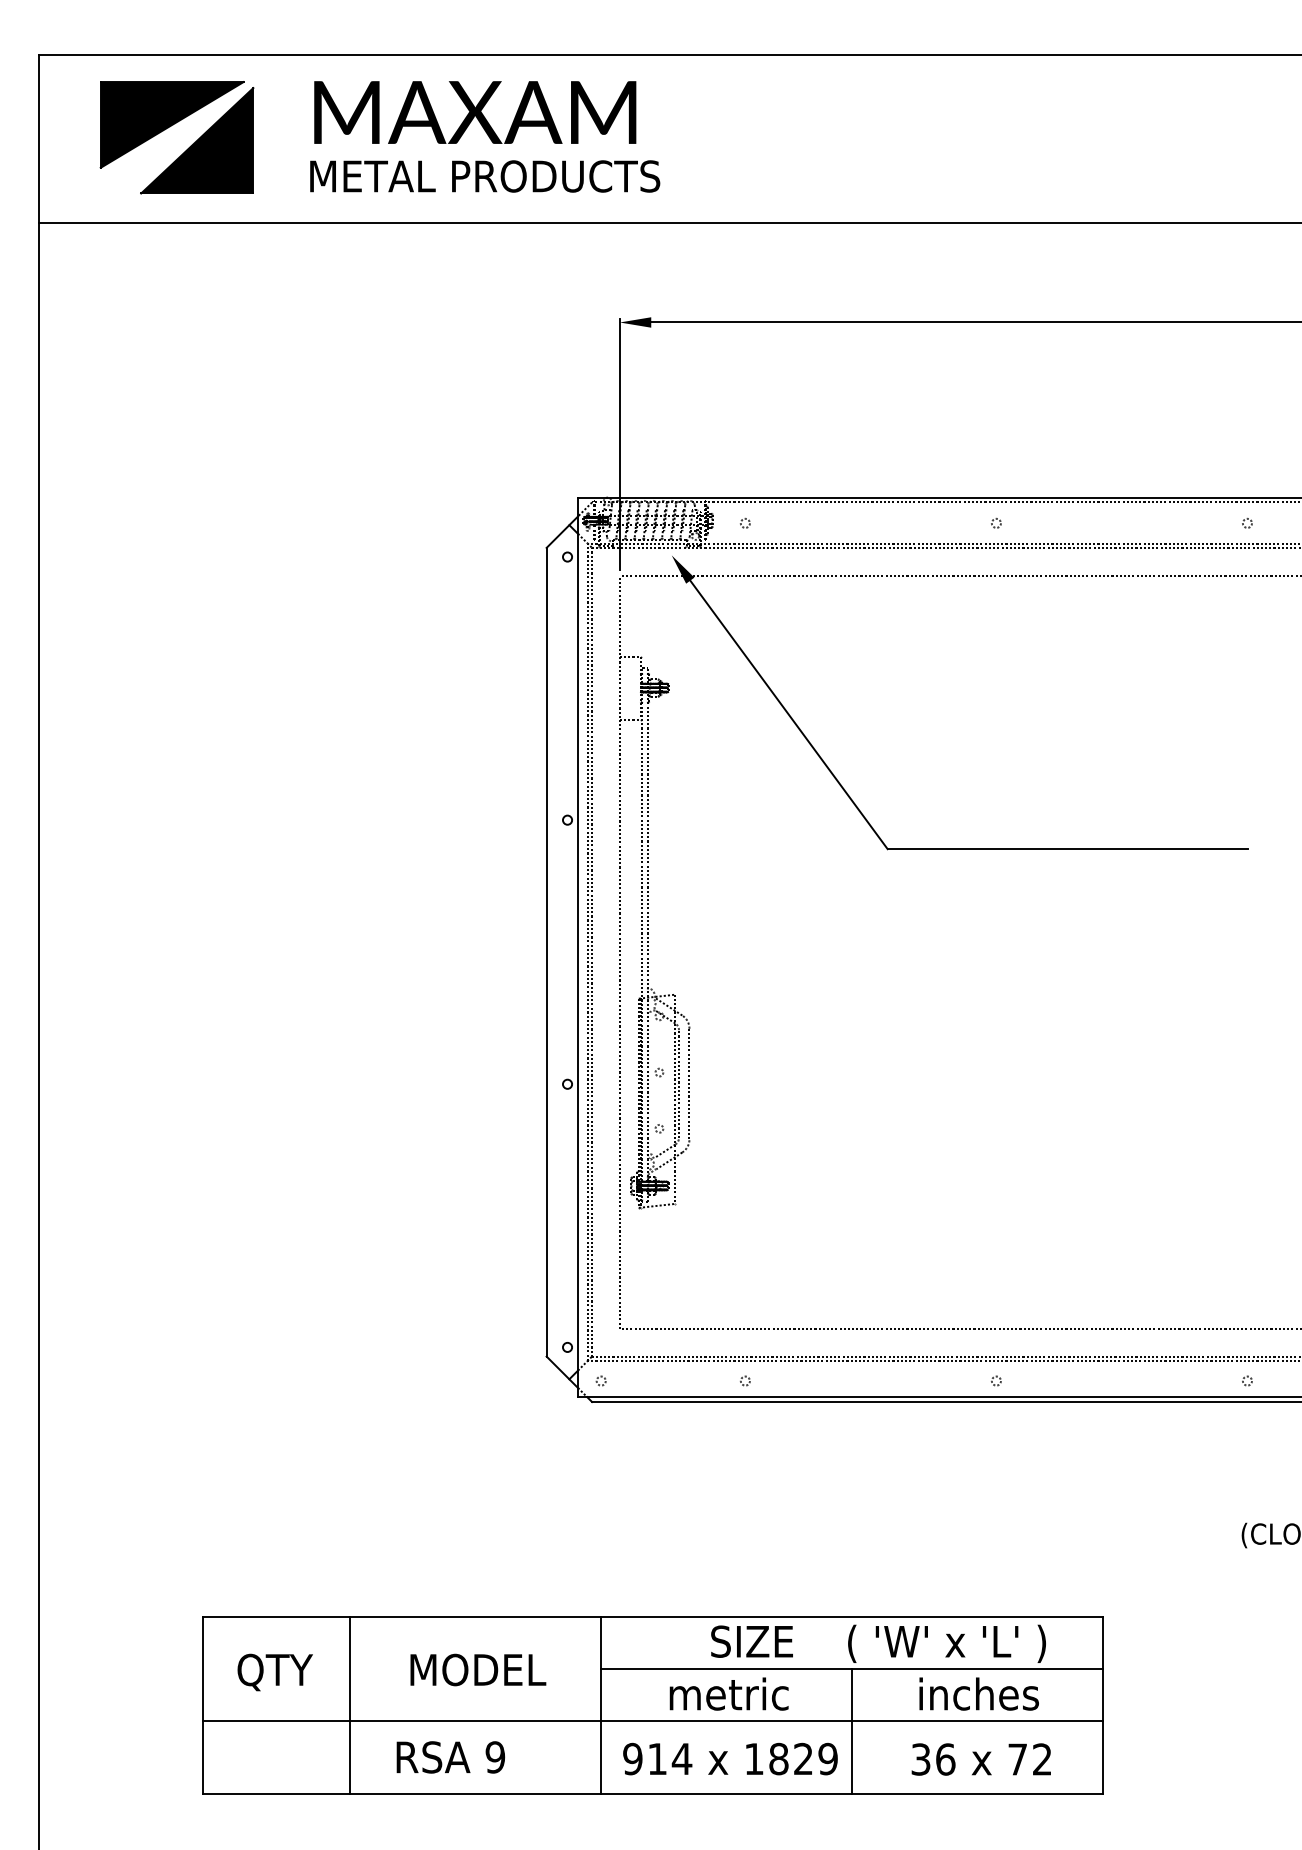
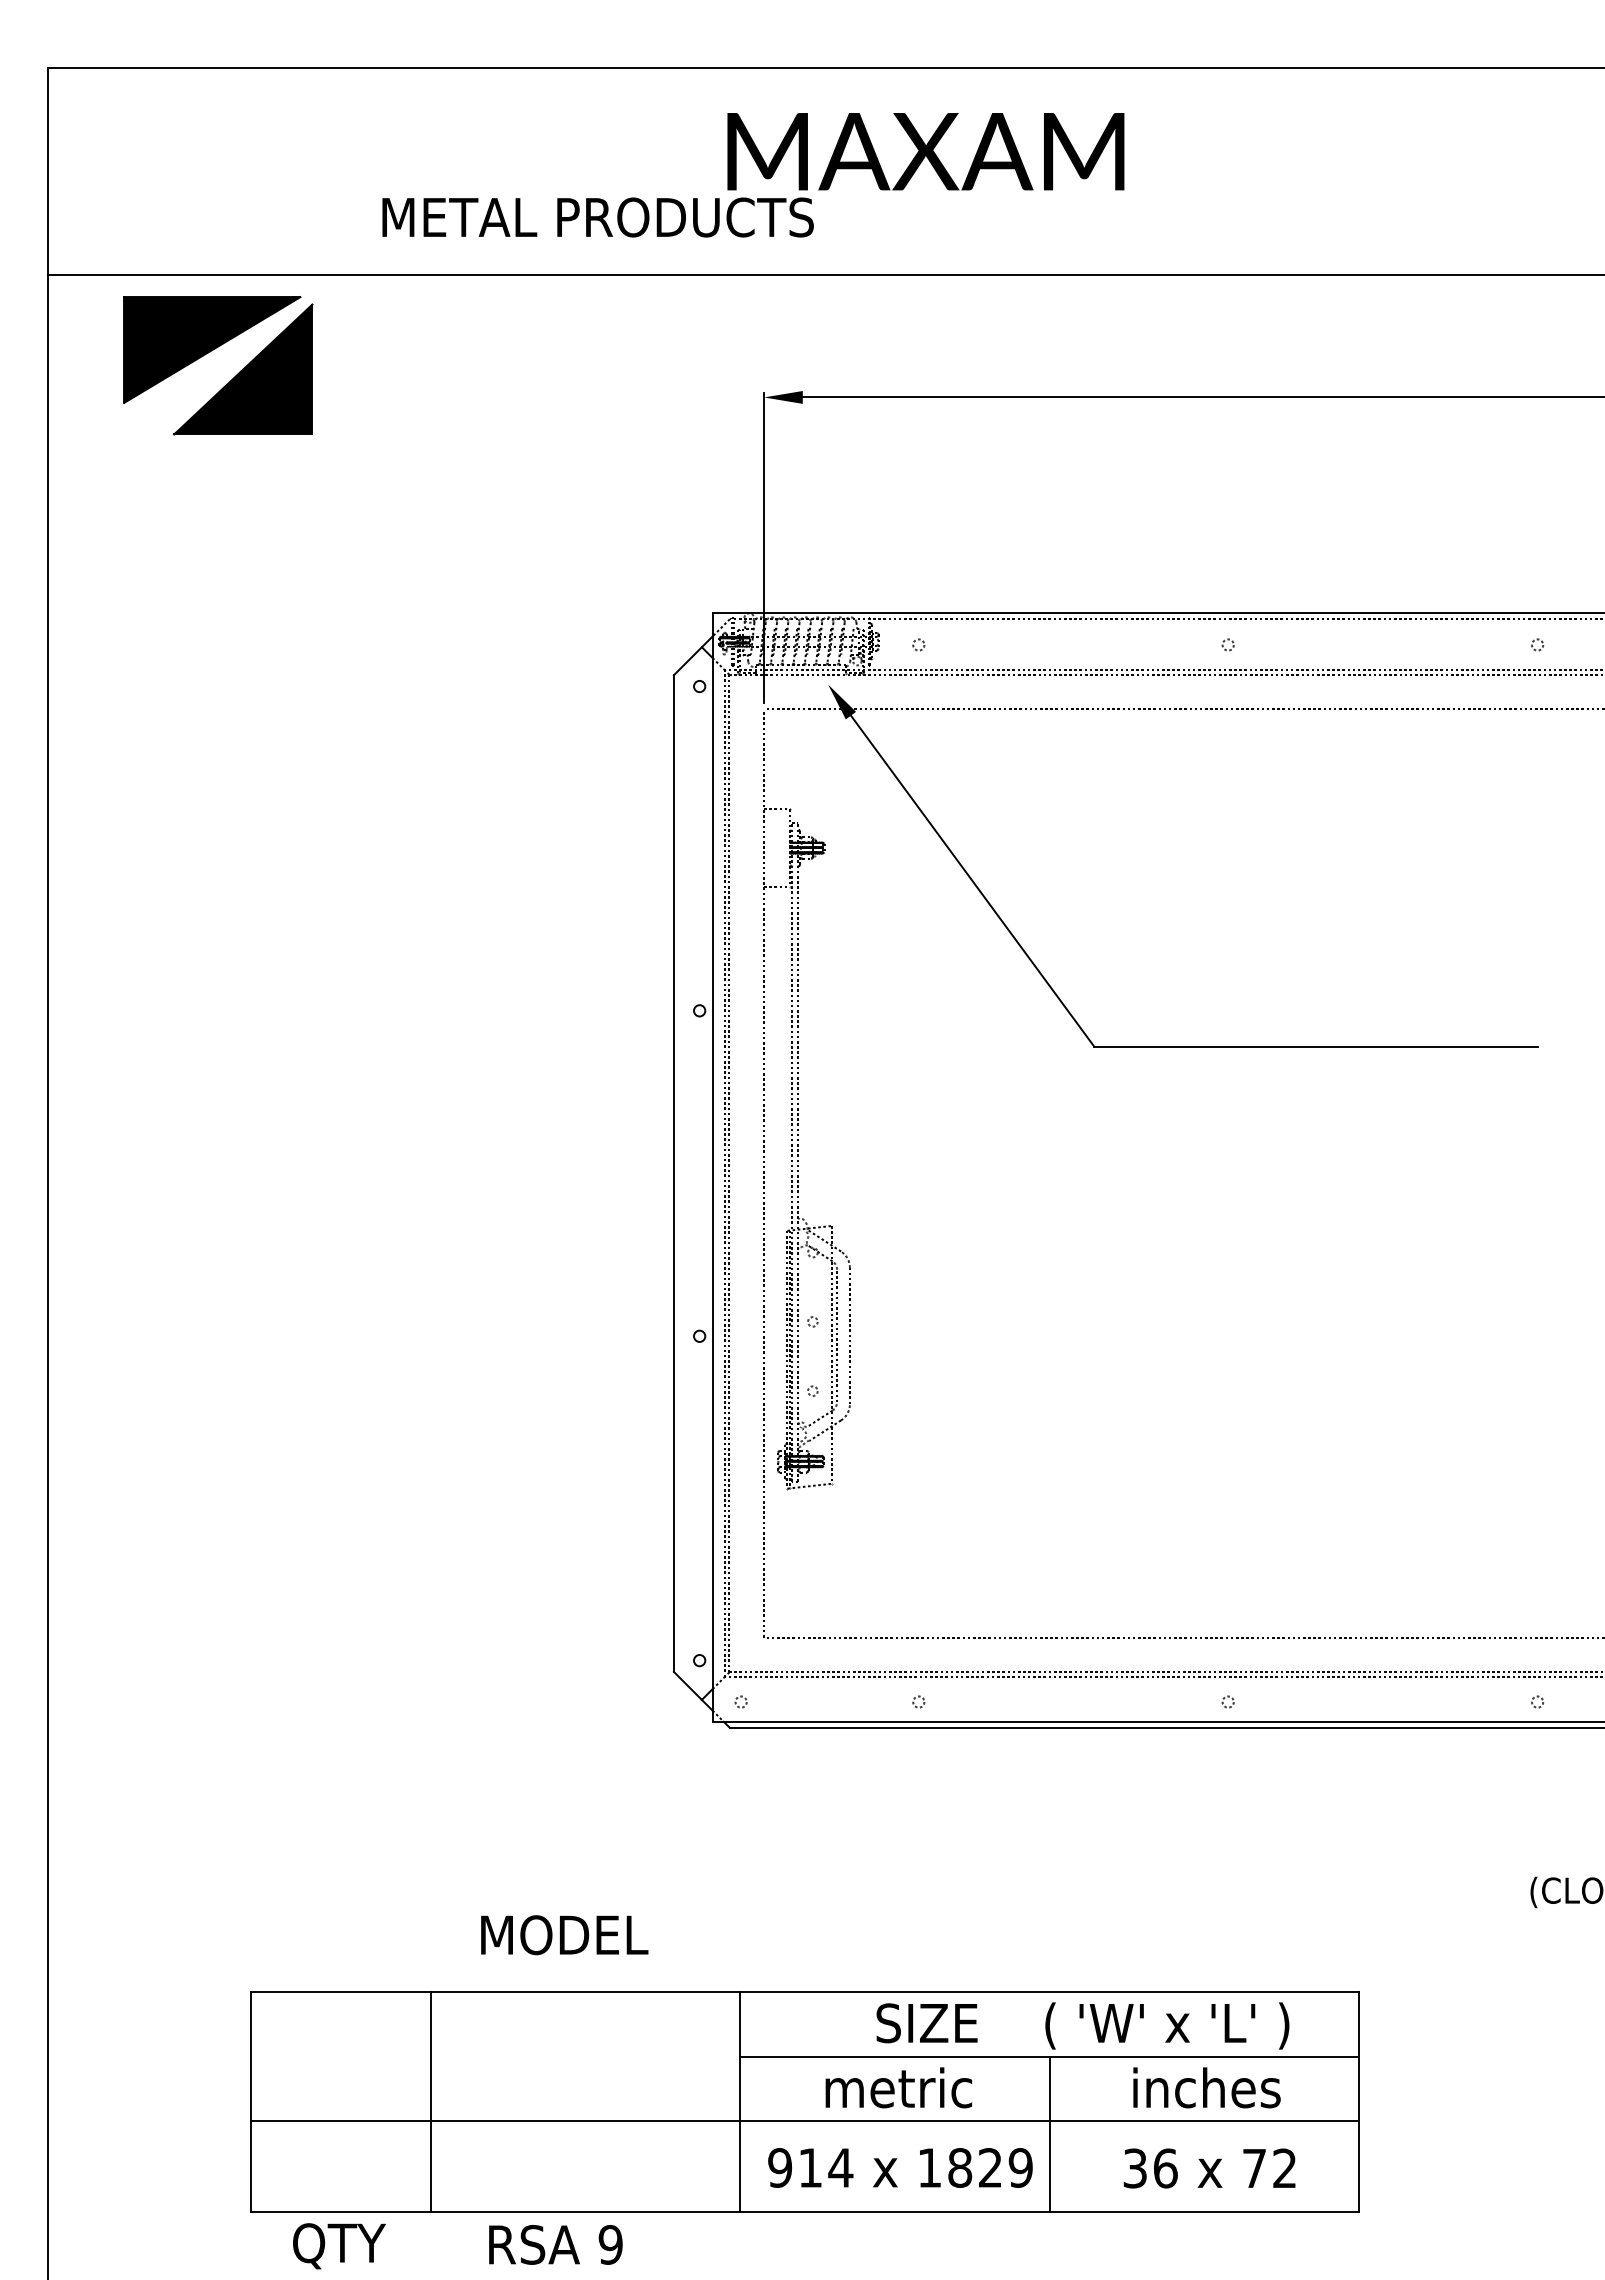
text: (474, 112) -> (925, 151), moved
part: (170, 126) -> (210, 352), moved
text: (478, 1670) -> (564, 1935), moved
text: (275, 1672) -> (339, 2246), moved
text: (450, 1757) -> (555, 2244), moved

